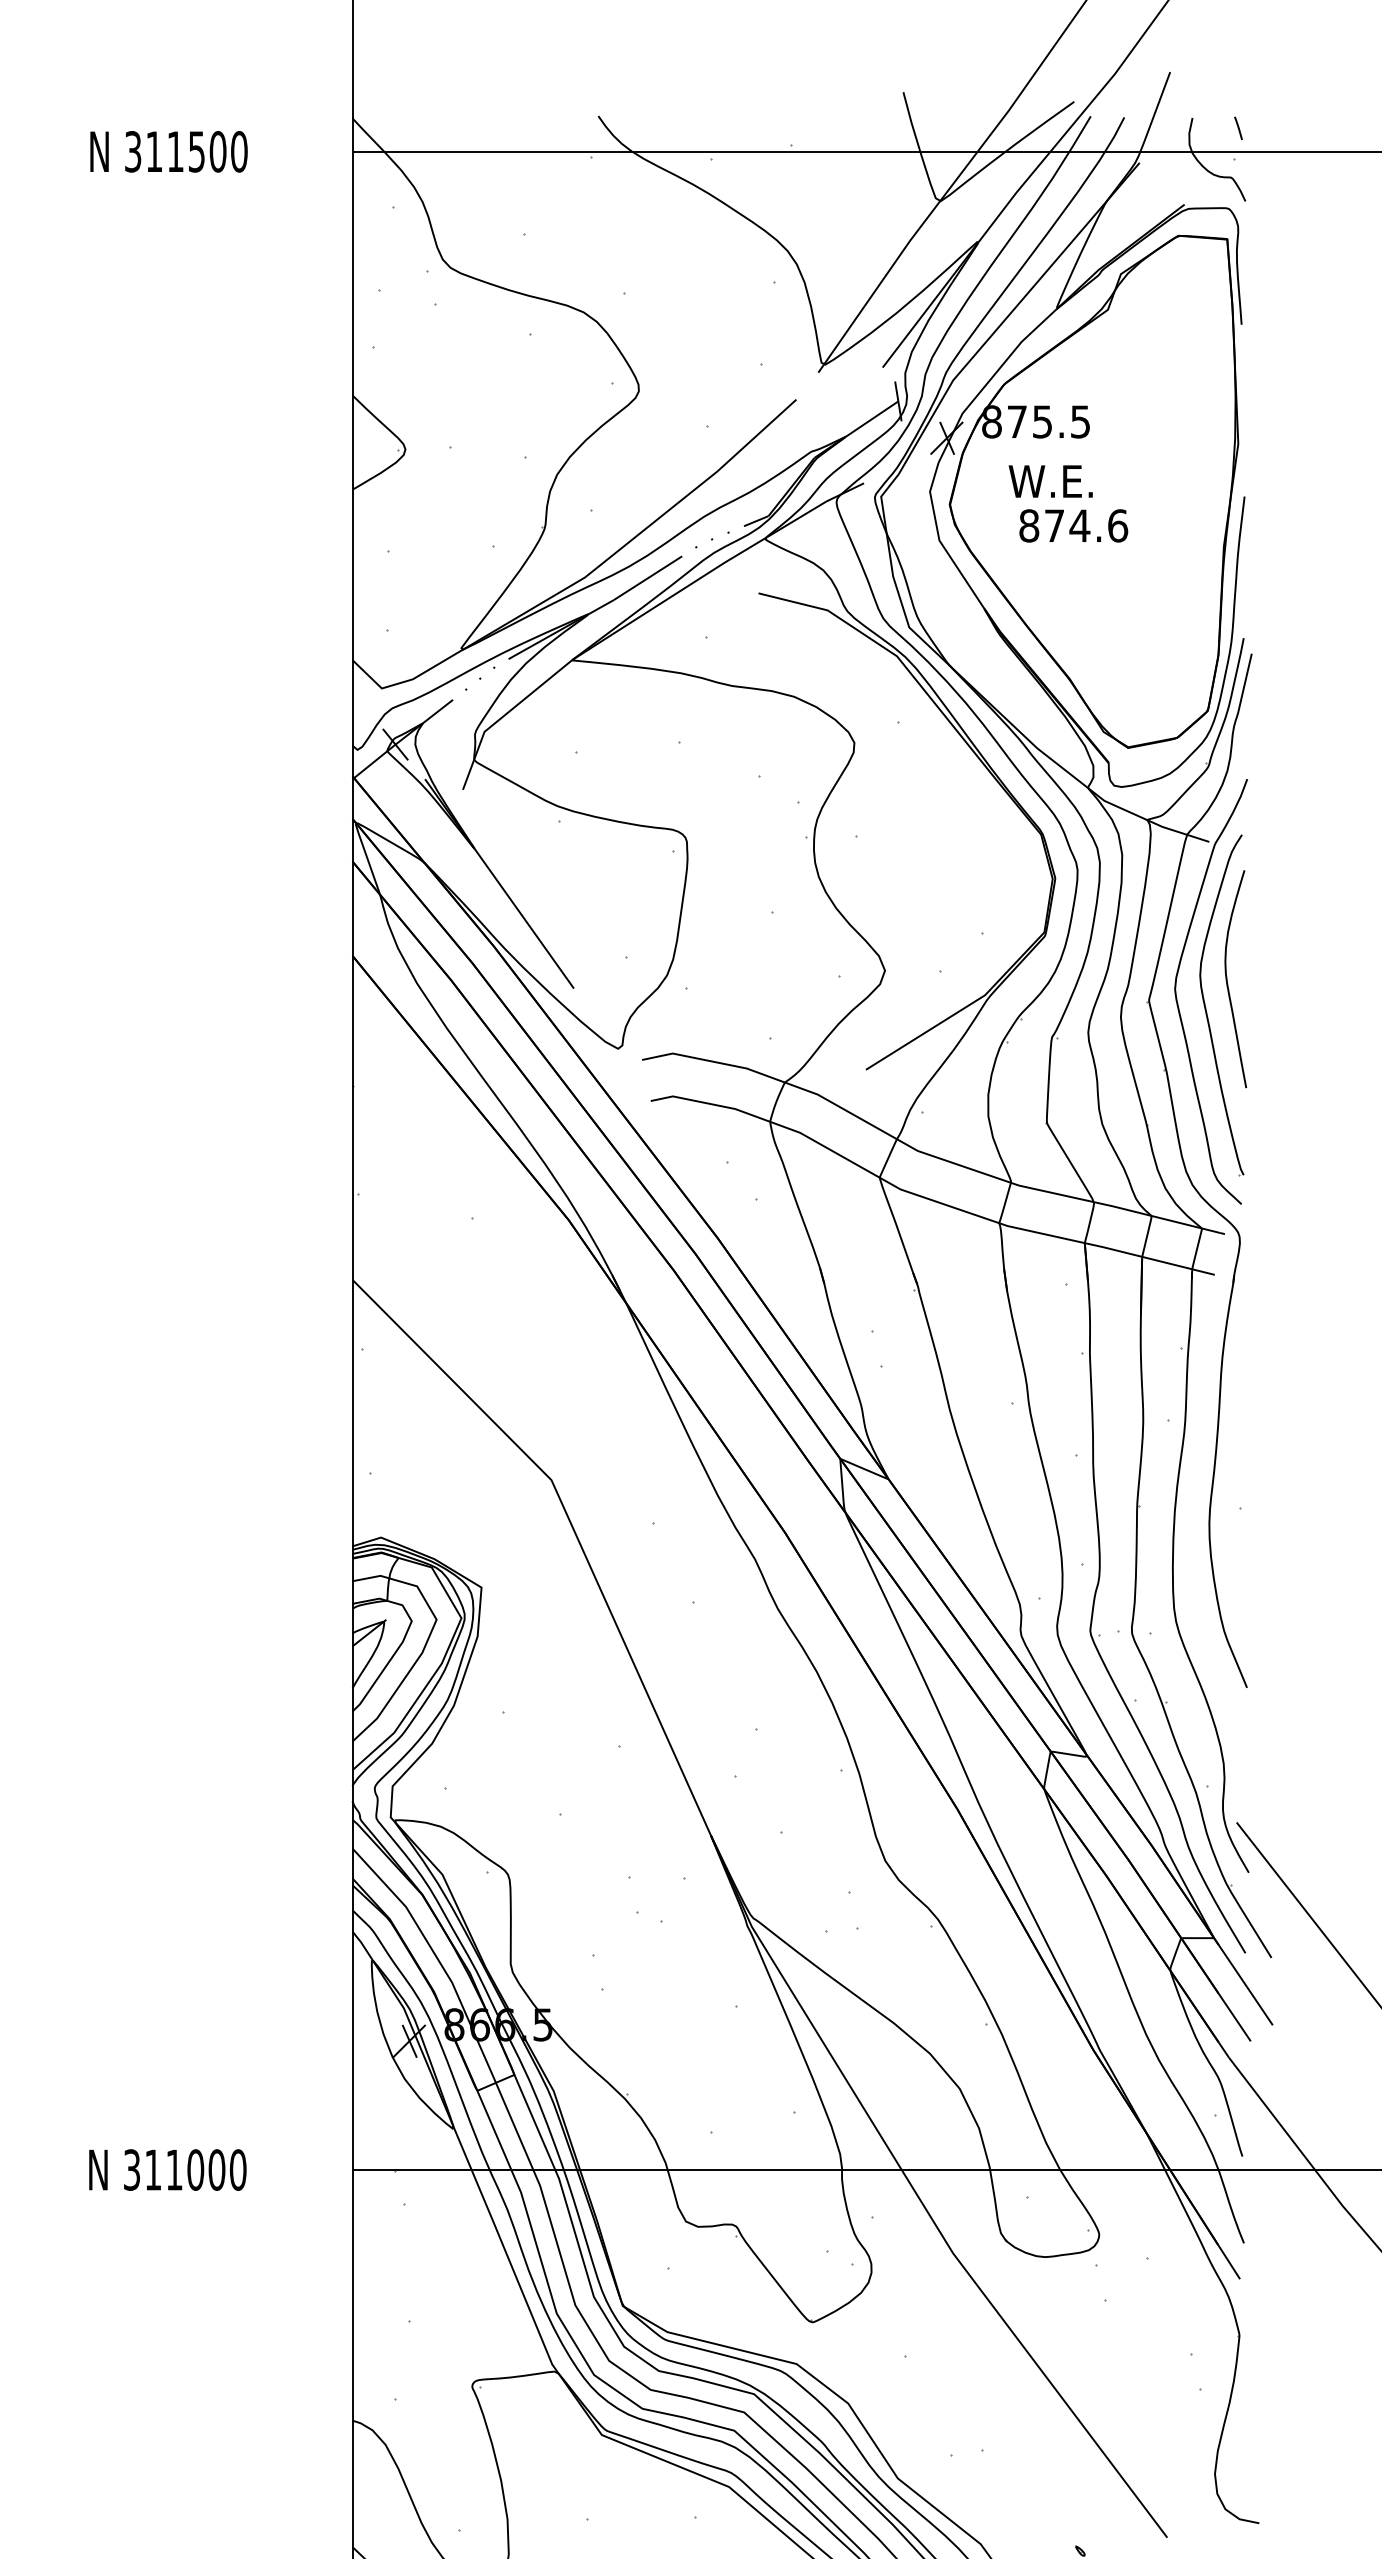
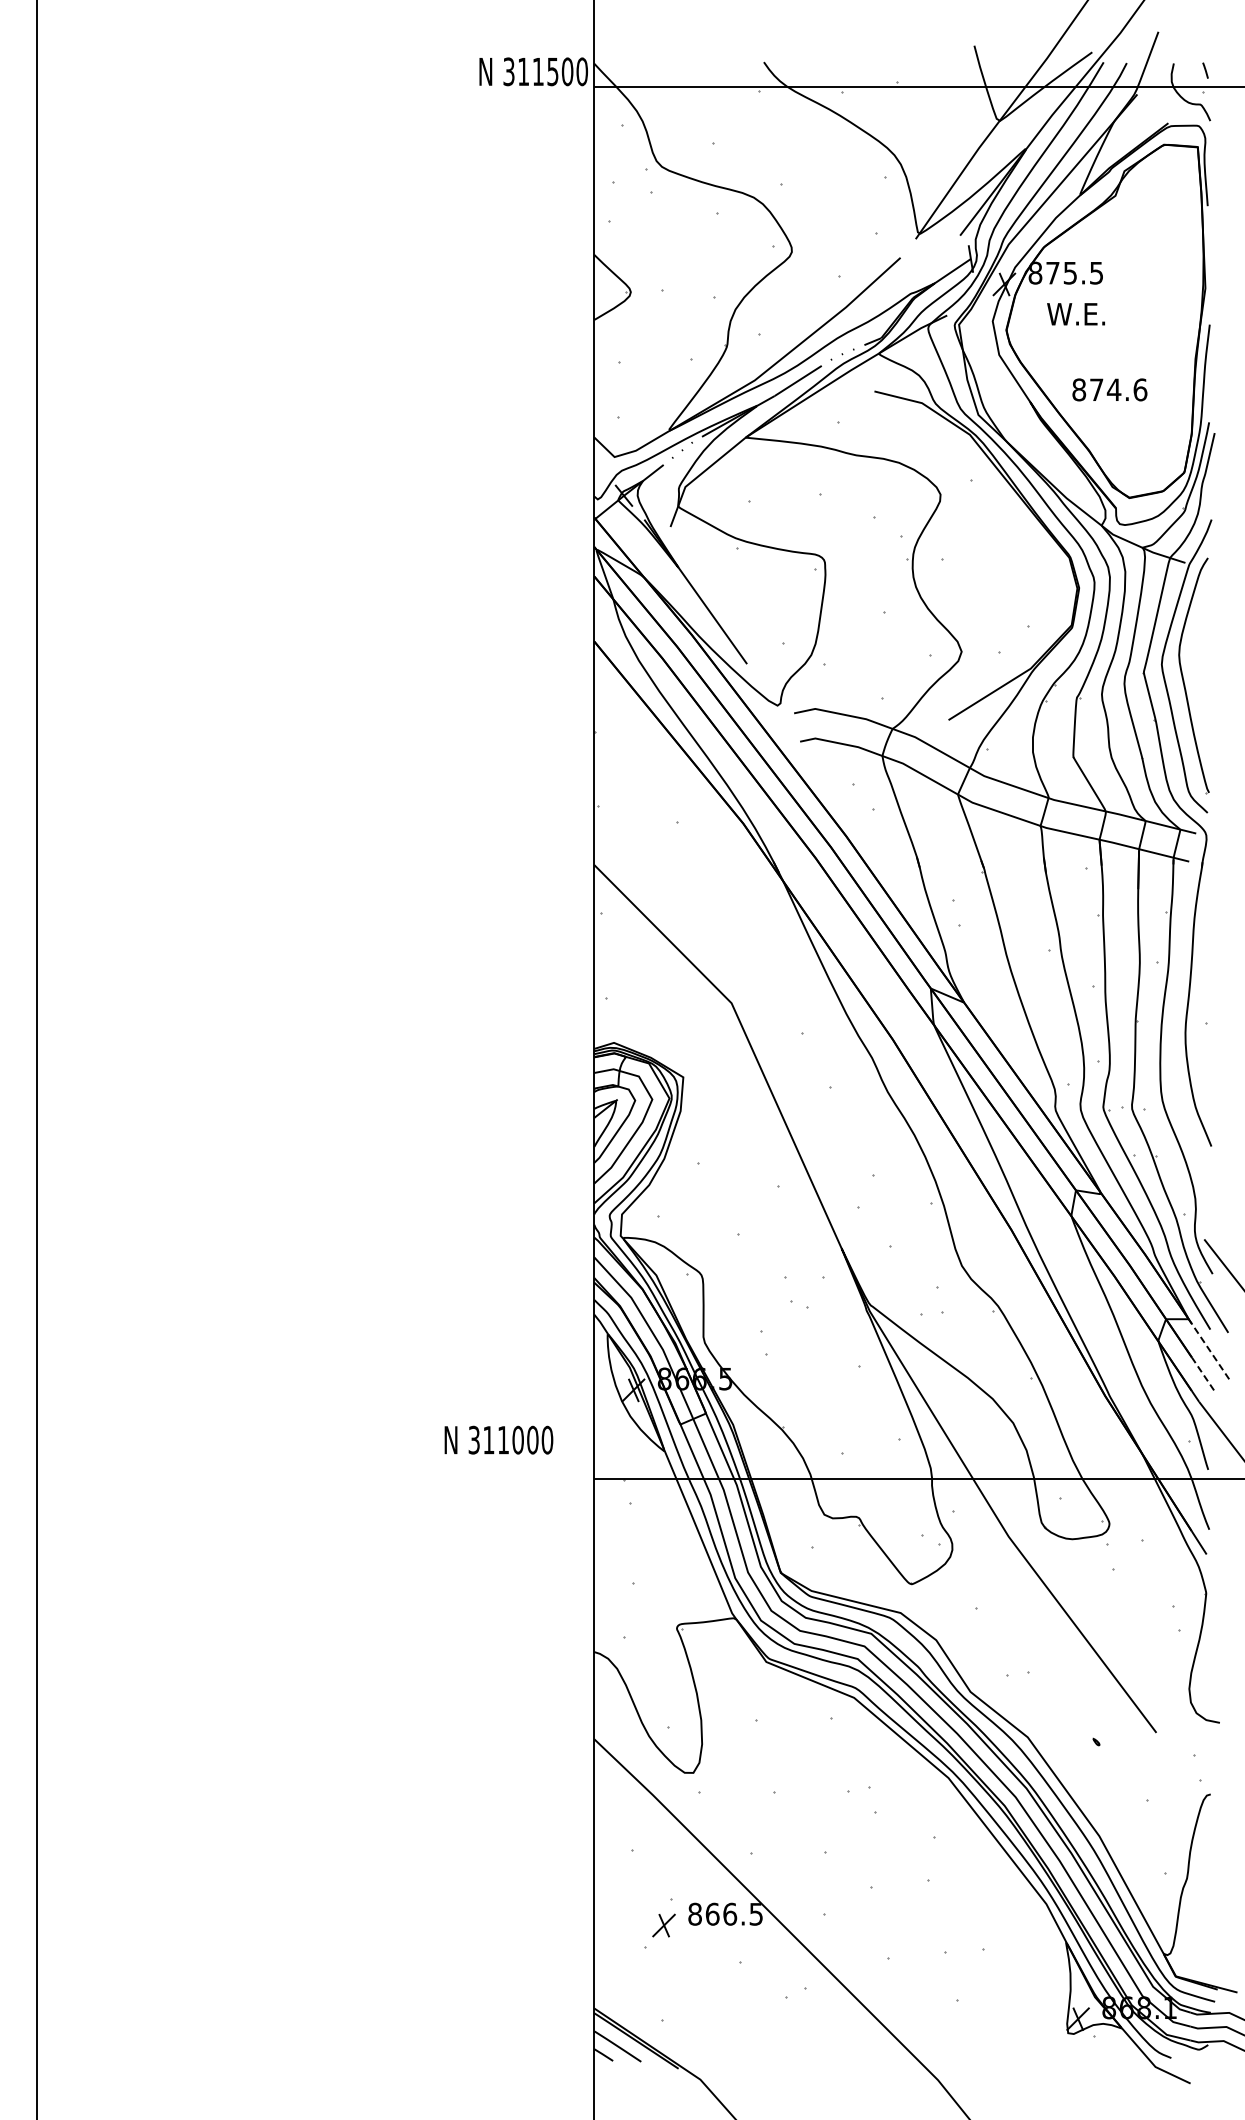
text: (168, 151) -> (533, 71), moved
text: (1073, 525) -> (1109, 389), moved
curve: (1228, 979) -> (1198, 657), removed
line: (1245, 1984) -> (1210, 1351), solid -> dashed
line: (1235, 2018) -> (1203, 1374), solid -> dashed
text: (167, 2169) -> (498, 1439), moved

